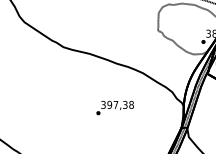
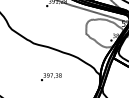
text: (115, 108) -> (51, 77), moved

